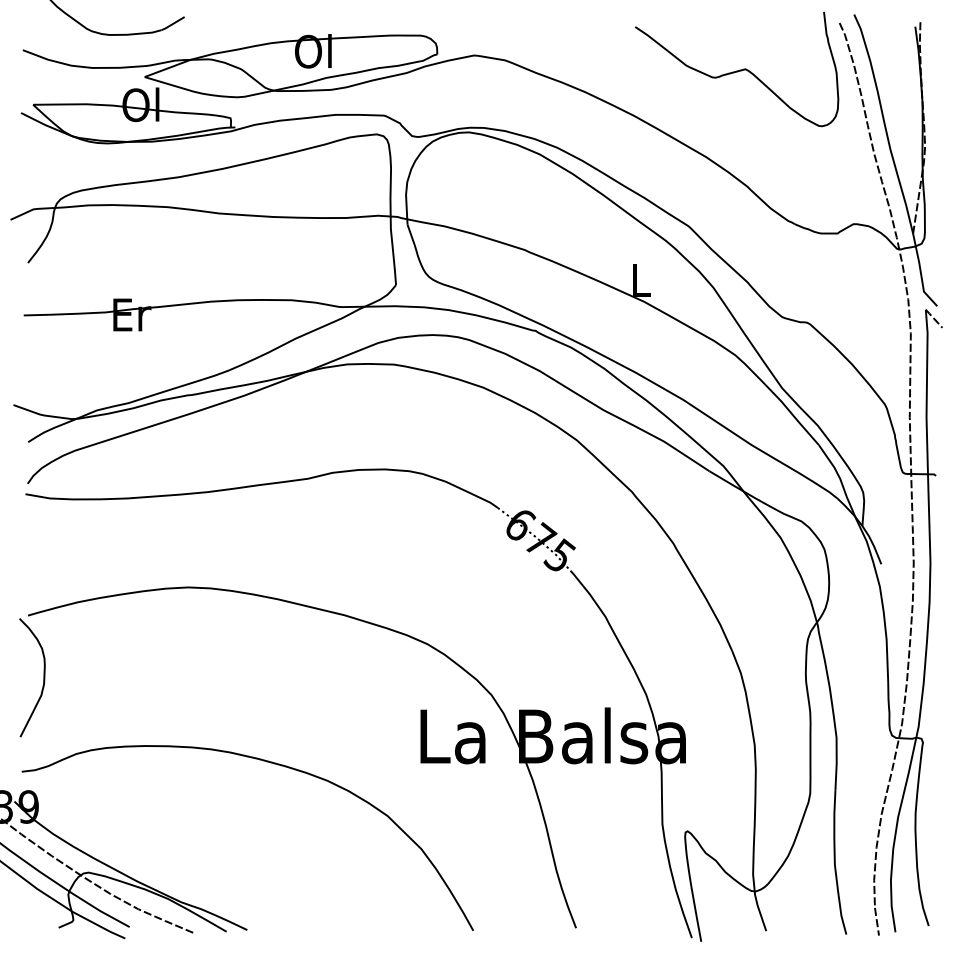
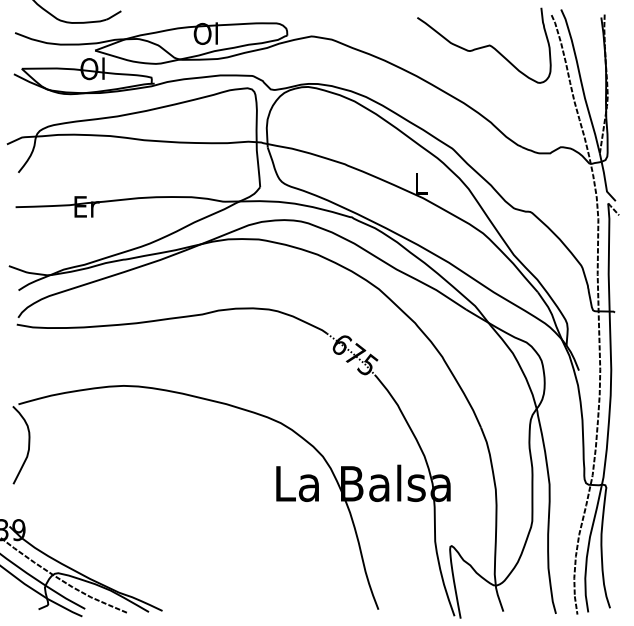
curve: (273, 764) -> (179, 502), removed

